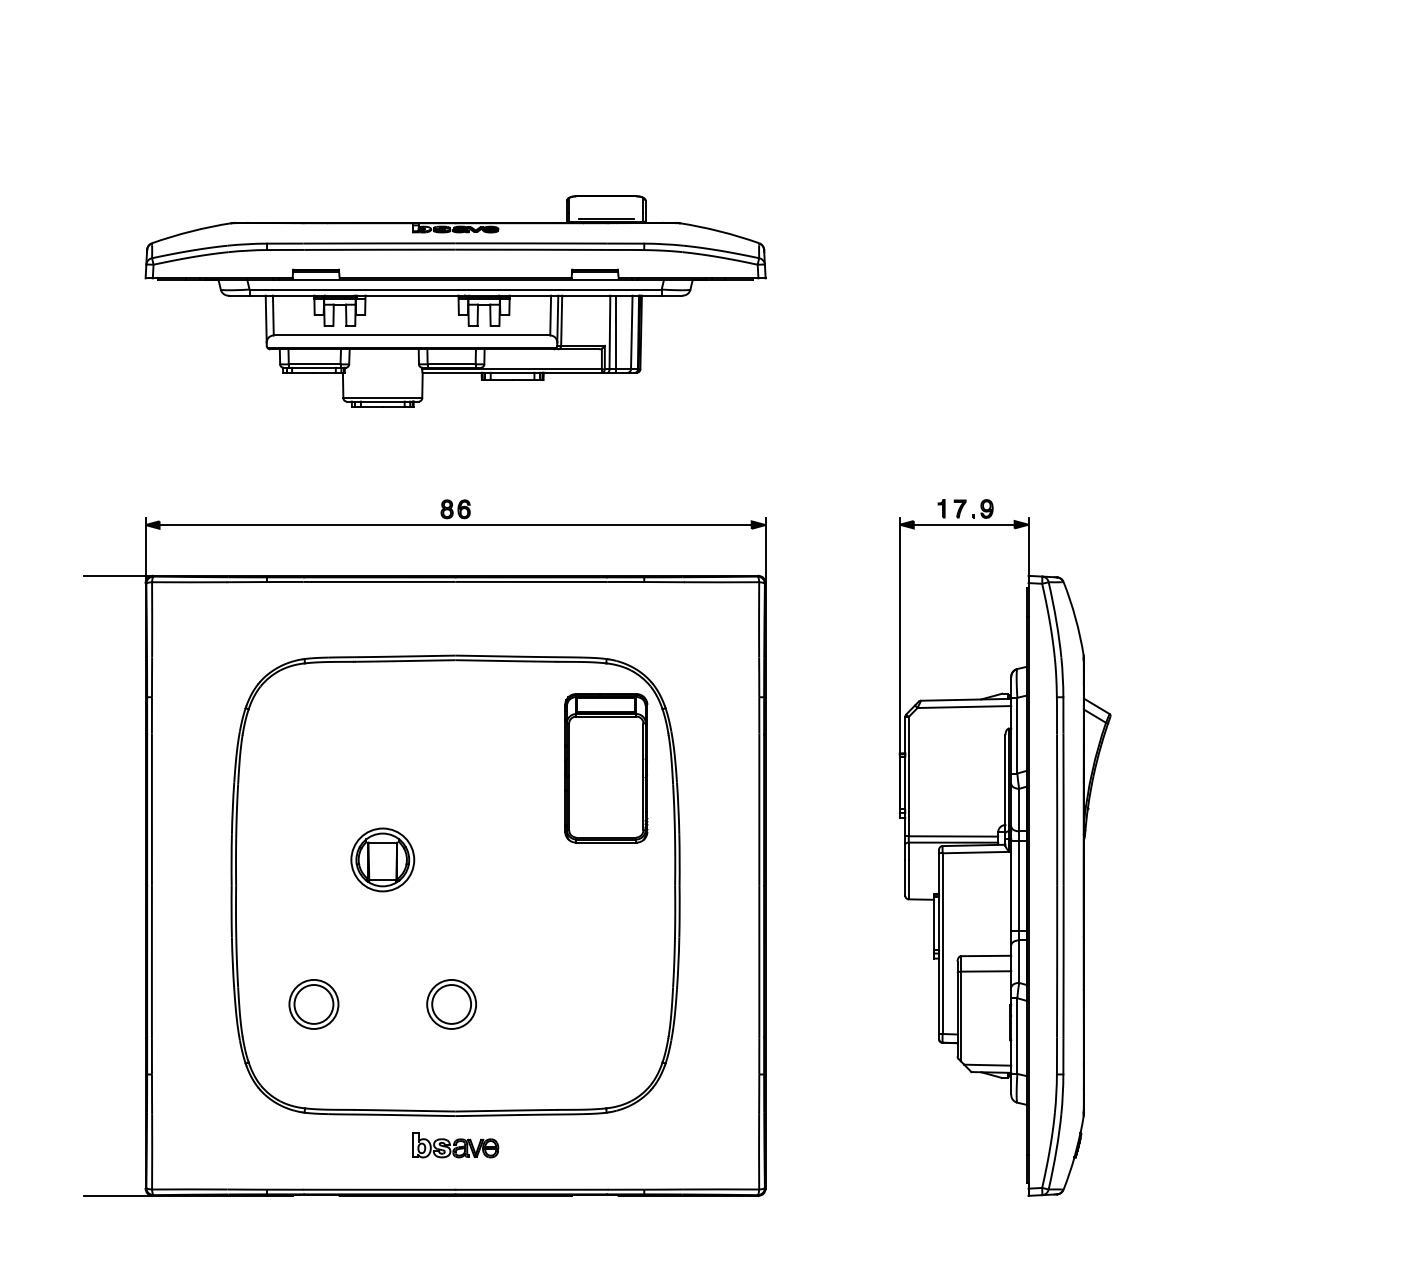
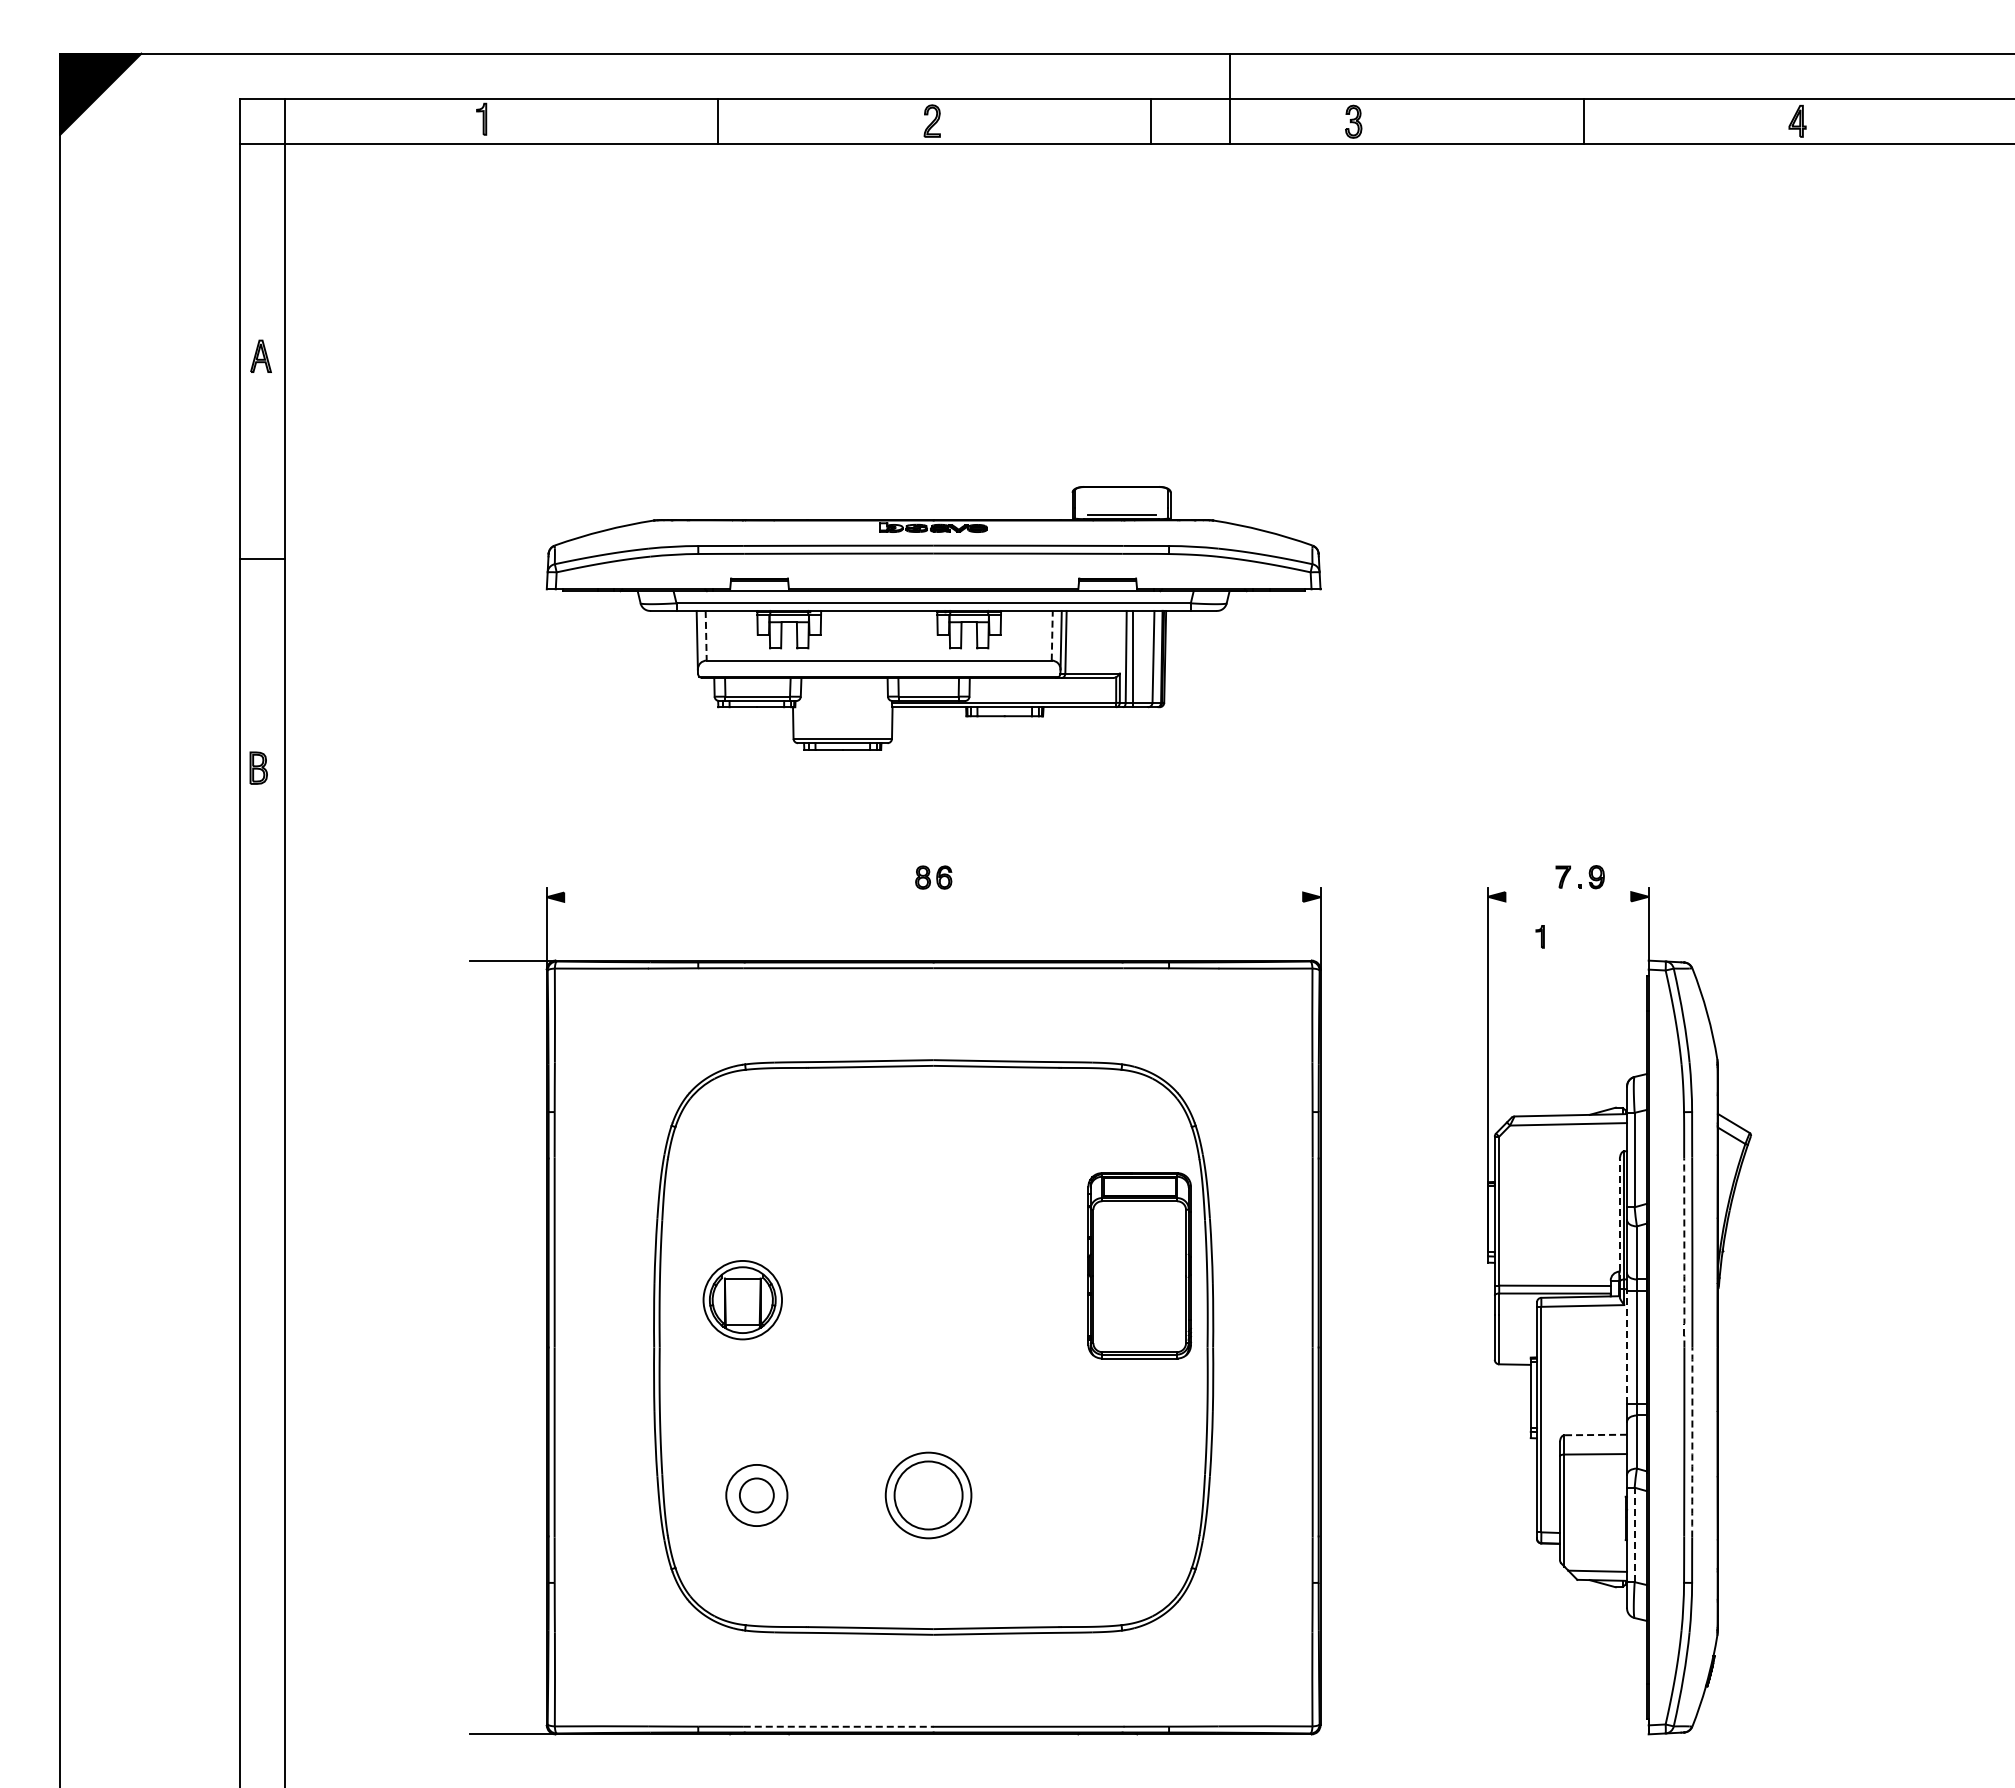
line: (273, 315) -> (706, 635), solid -> dashed
line: (550, 315) -> (1052, 635), solid -> dashed
part: (941, 508) -> (1539, 936), moved
line: (964, 524) -> (1568, 896), removed
line: (455, 525) -> (933, 897), removed
part: (606, 768) -> (1139, 1265), moved
line: (1005, 784) -> (1619, 1220), solid -> dashed
arc: (1057, 810) -> (1684, 1253), solid -> dashed
part: (382, 860) -> (742, 1300), moved
line: (1011, 885) -> (1627, 1346), solid -> dashed
line: (985, 956) -> (1595, 1435), solid -> dashed
arc: (1063, 961) -> (1692, 1442), solid -> dashed
circle: (313, 1004) -> (756, 1495), size x0.7
part: (451, 1004) -> (928, 1495), size x1.4
line: (1017, 1035) -> (1634, 1534), solid -> dashed
part: (455, 1145) -> (933, 1671), removed
line: (379, 1189) -> (838, 1726), solid -> dashed

